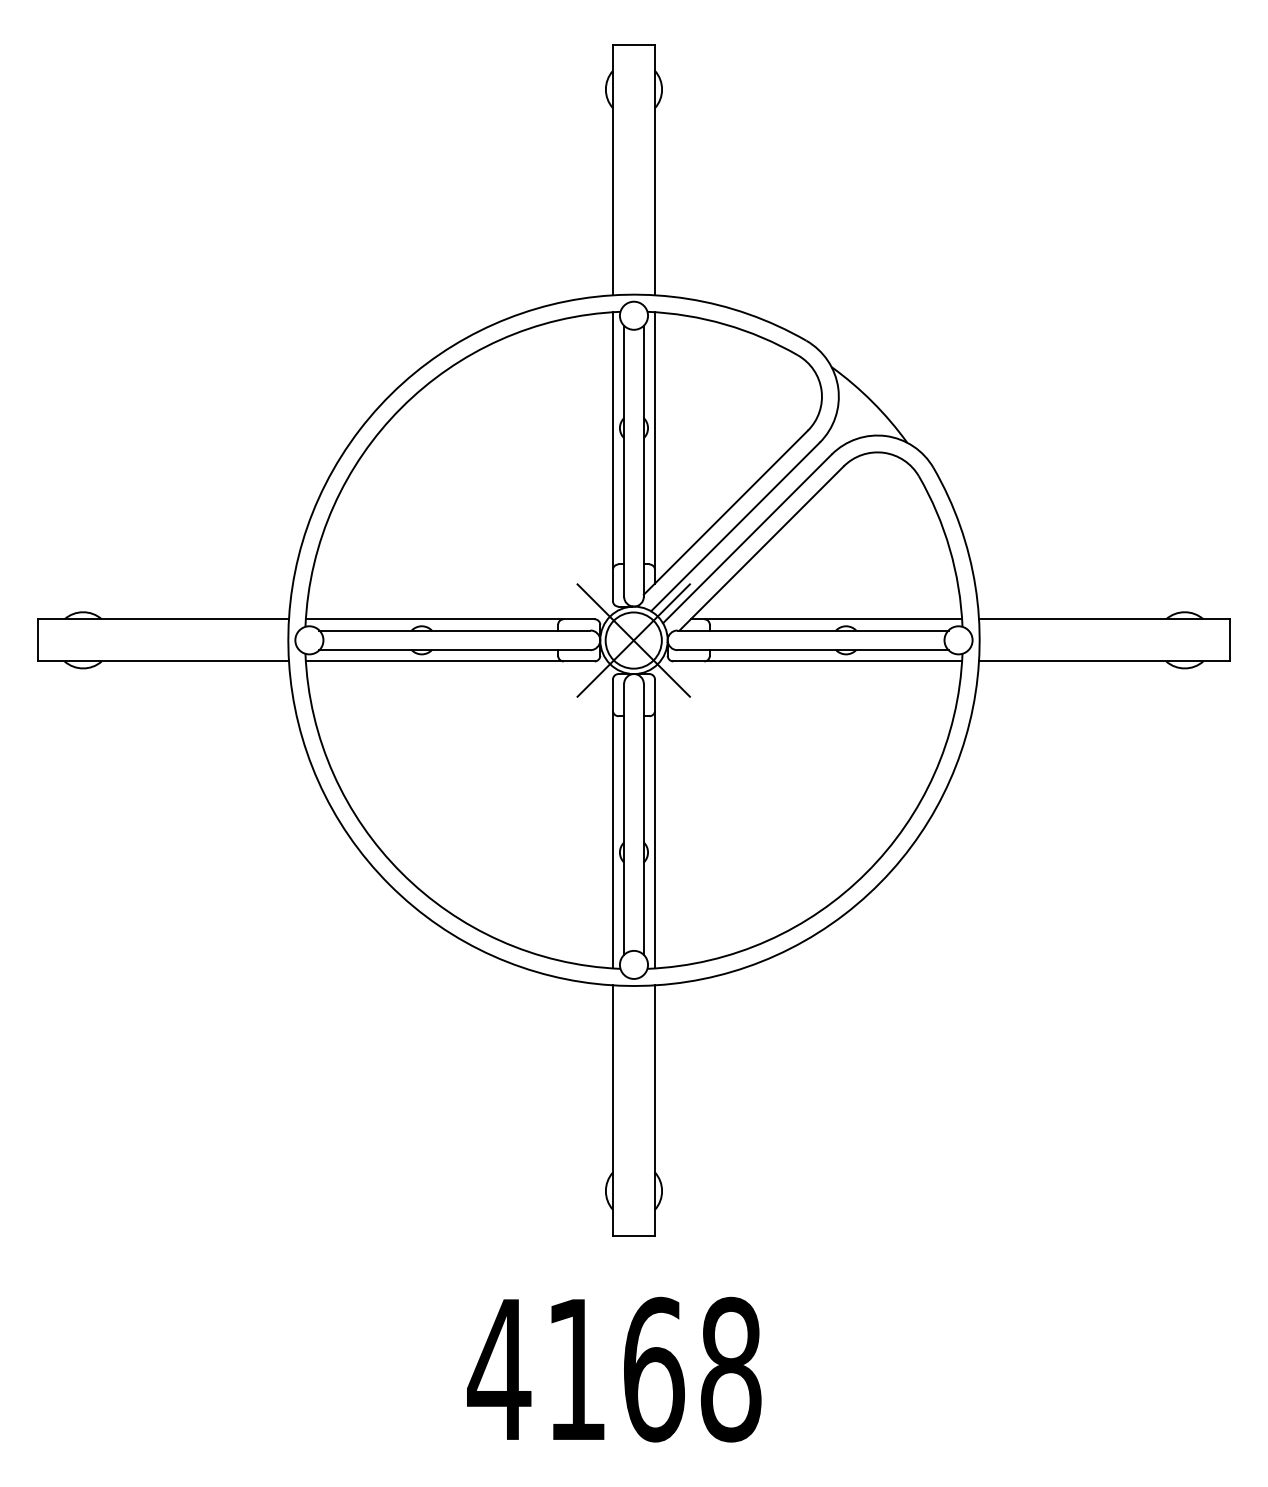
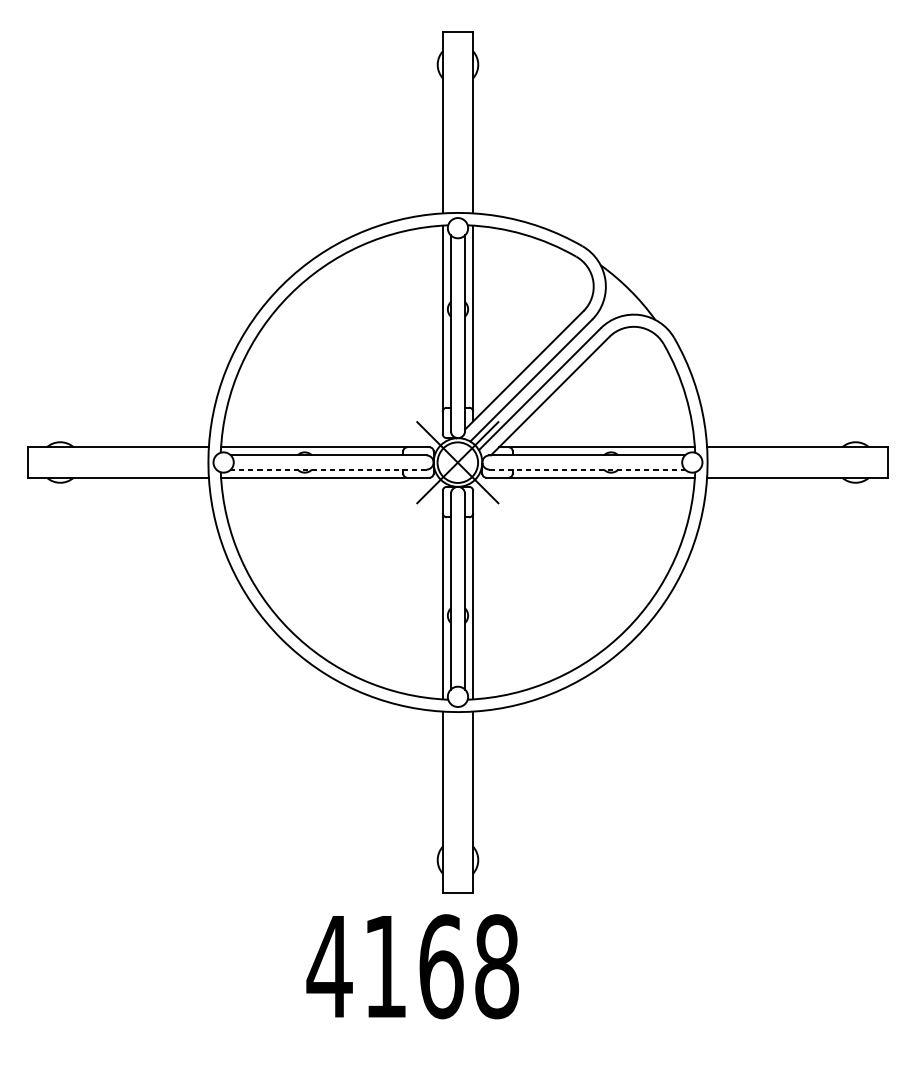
line: (454, 650) -> (328, 469), solid -> dashed
line: (813, 650) -> (587, 469), solid -> dashed
text: (614, 1369) -> (412, 966), moved

